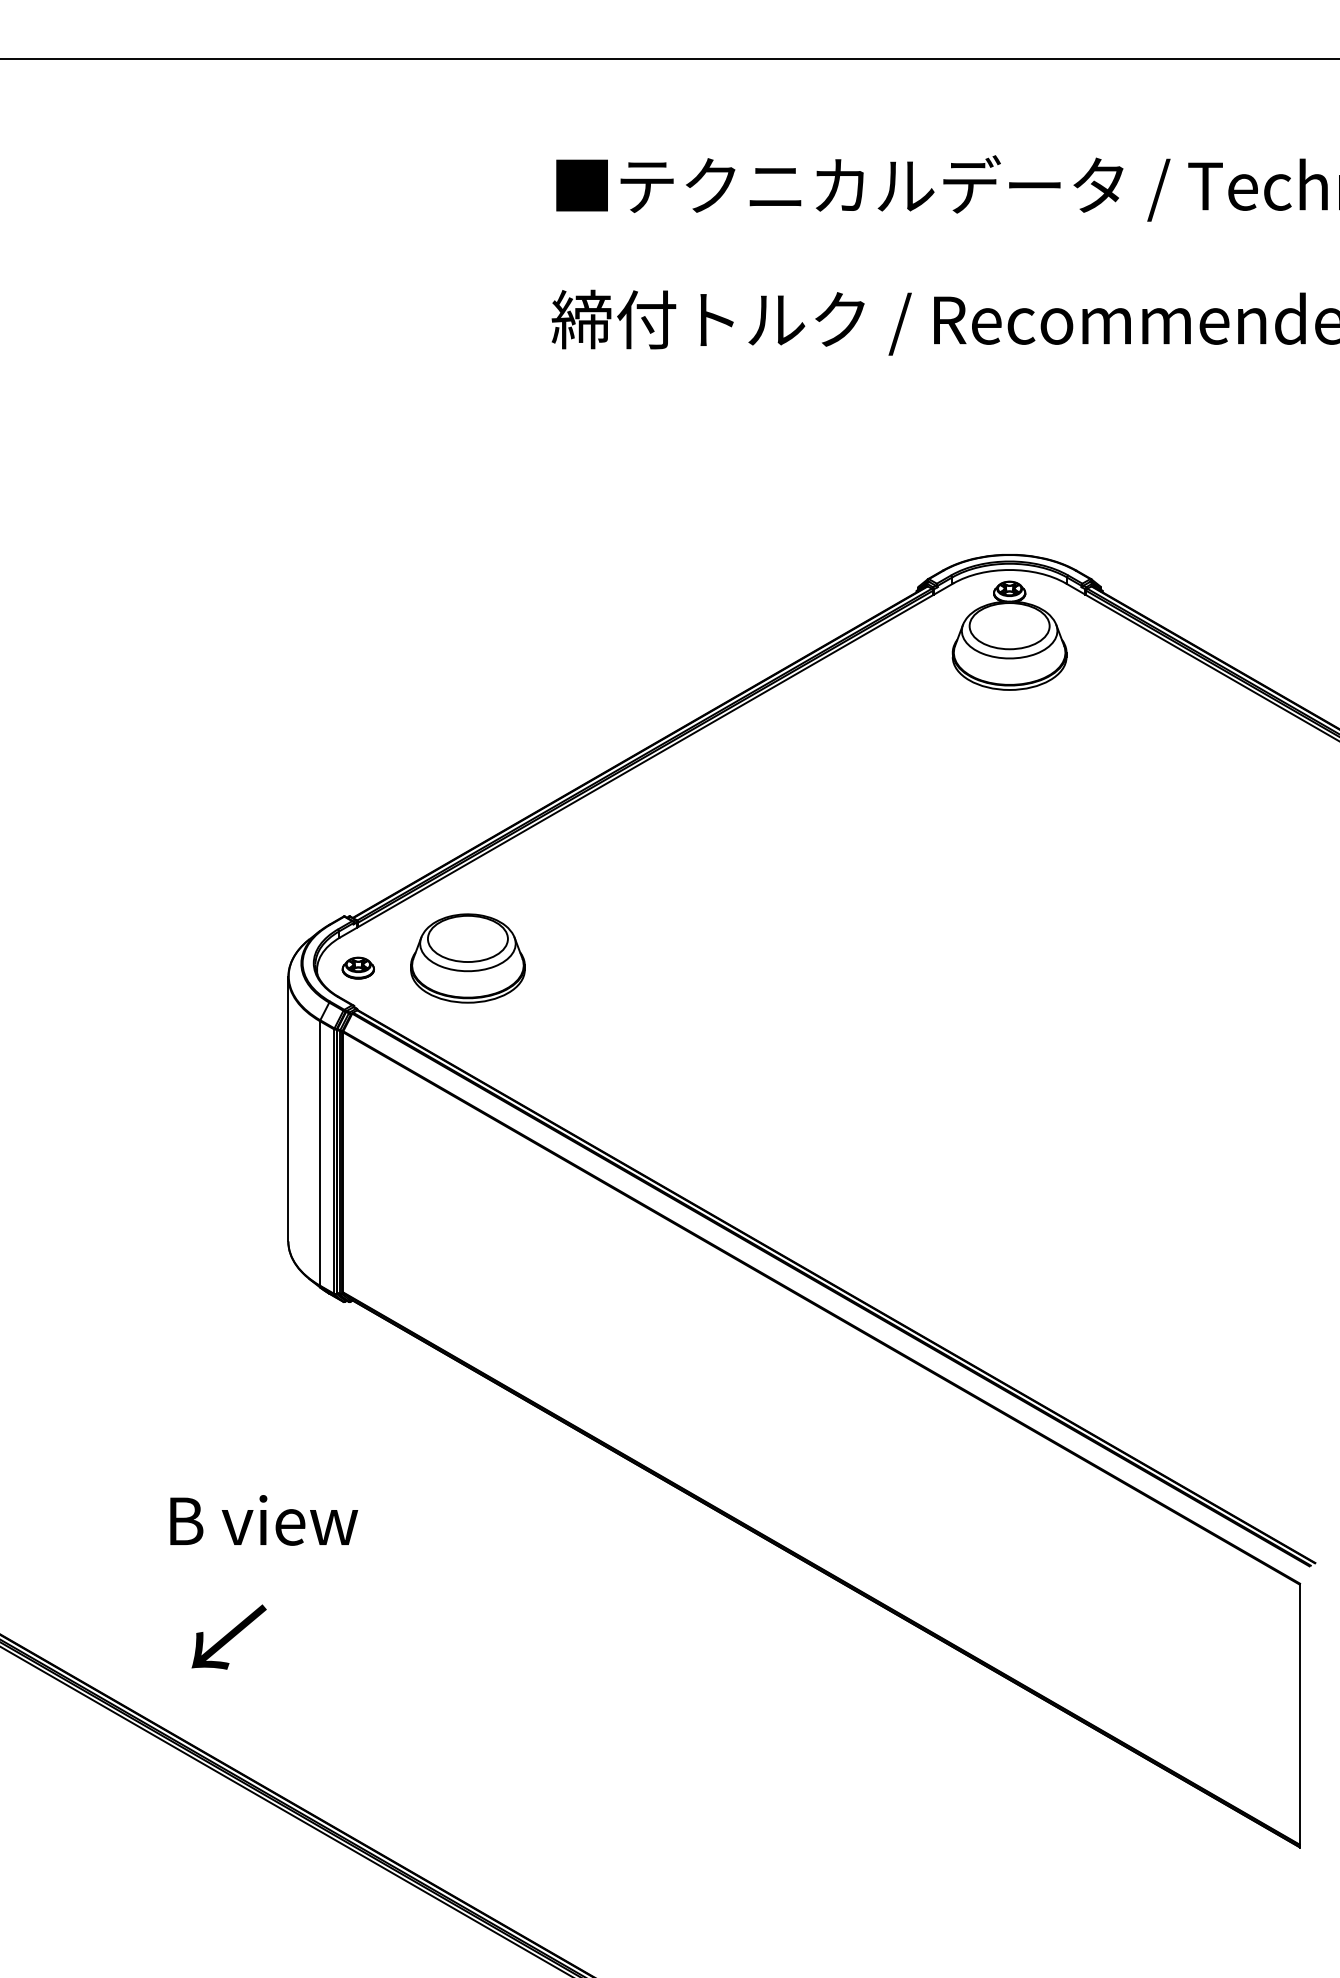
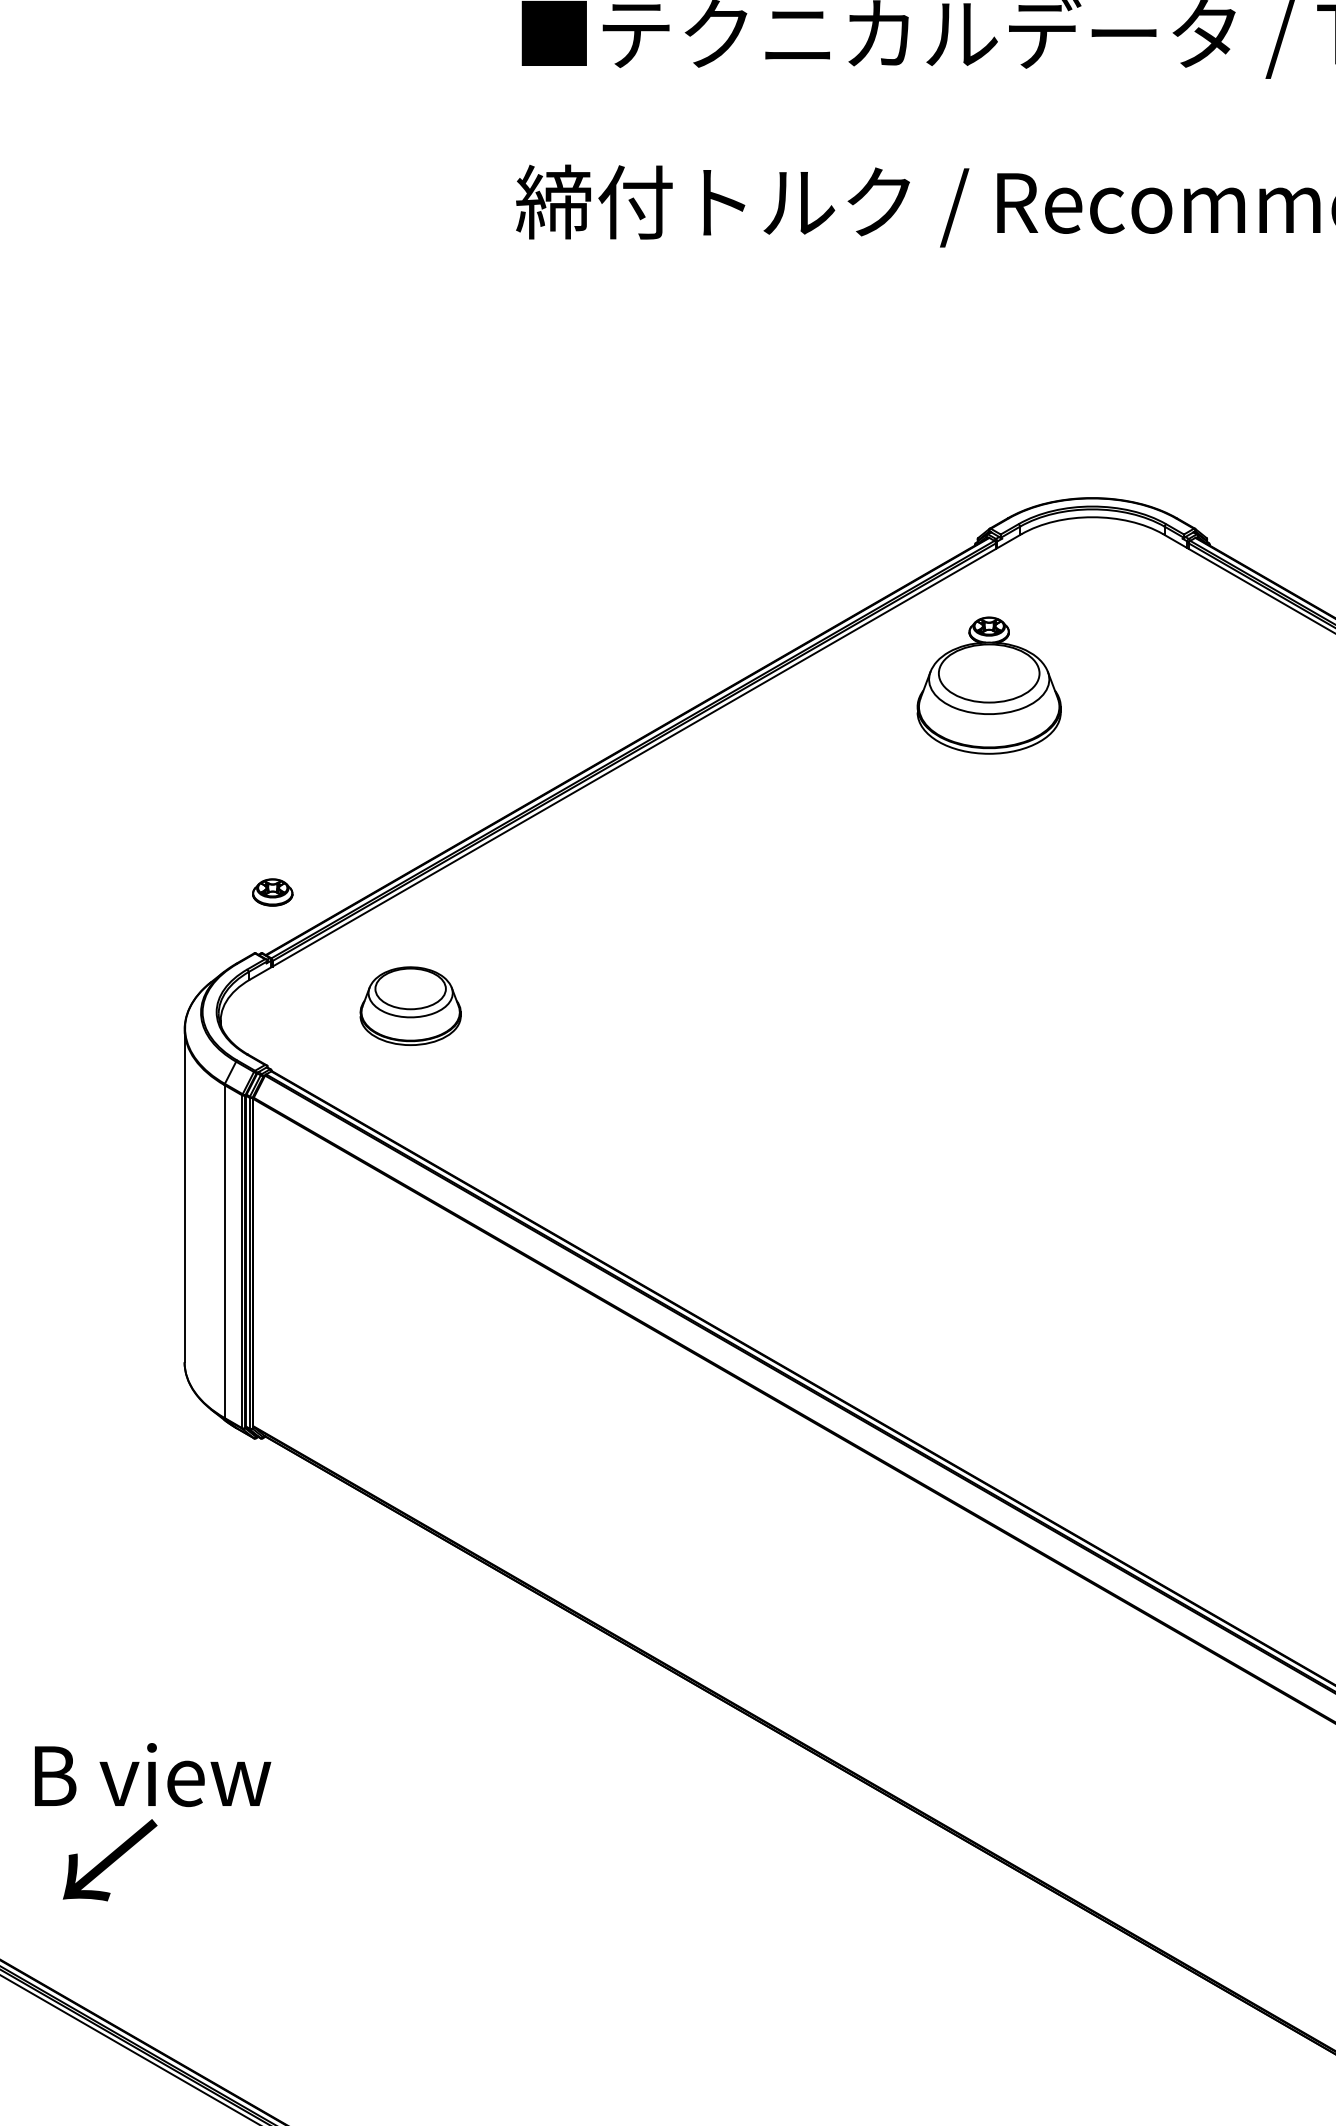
part: (1009, 635) -> (989, 685), moved
part: (467, 958) -> (410, 1006), size x0.7
part: (357, 967) -> (271, 891), moved
text: (264, 1520) -> (153, 1775), moved

